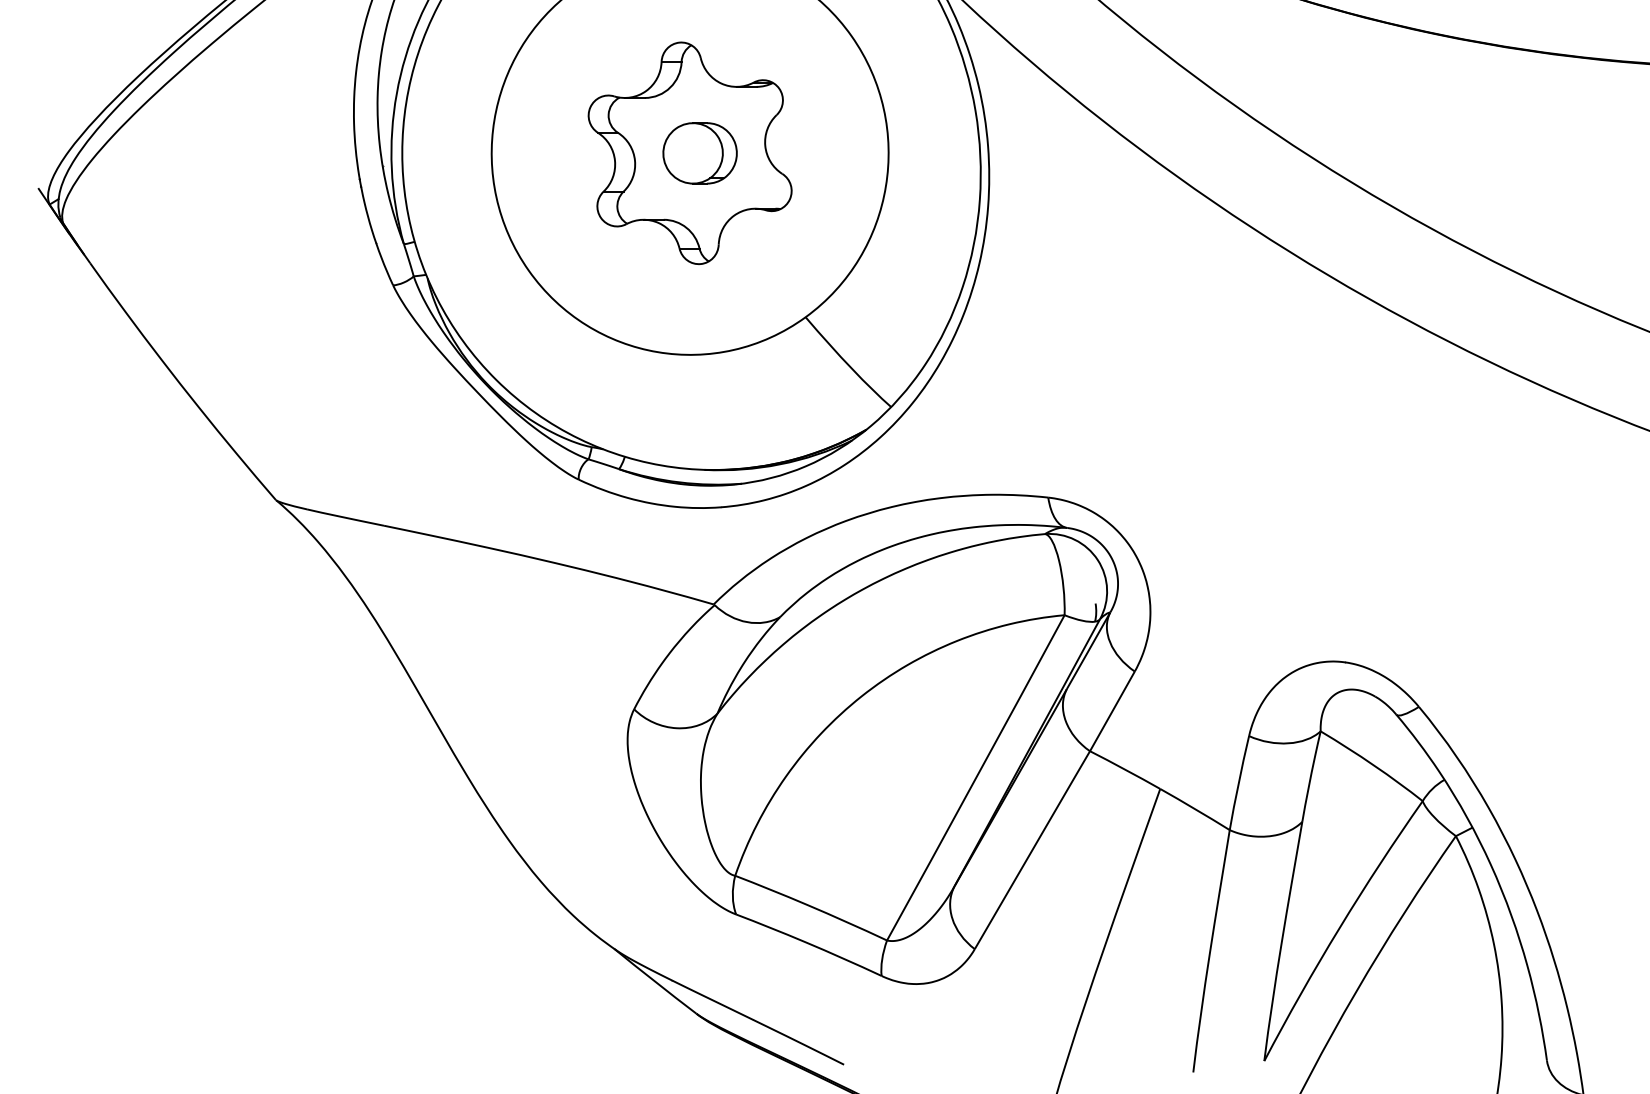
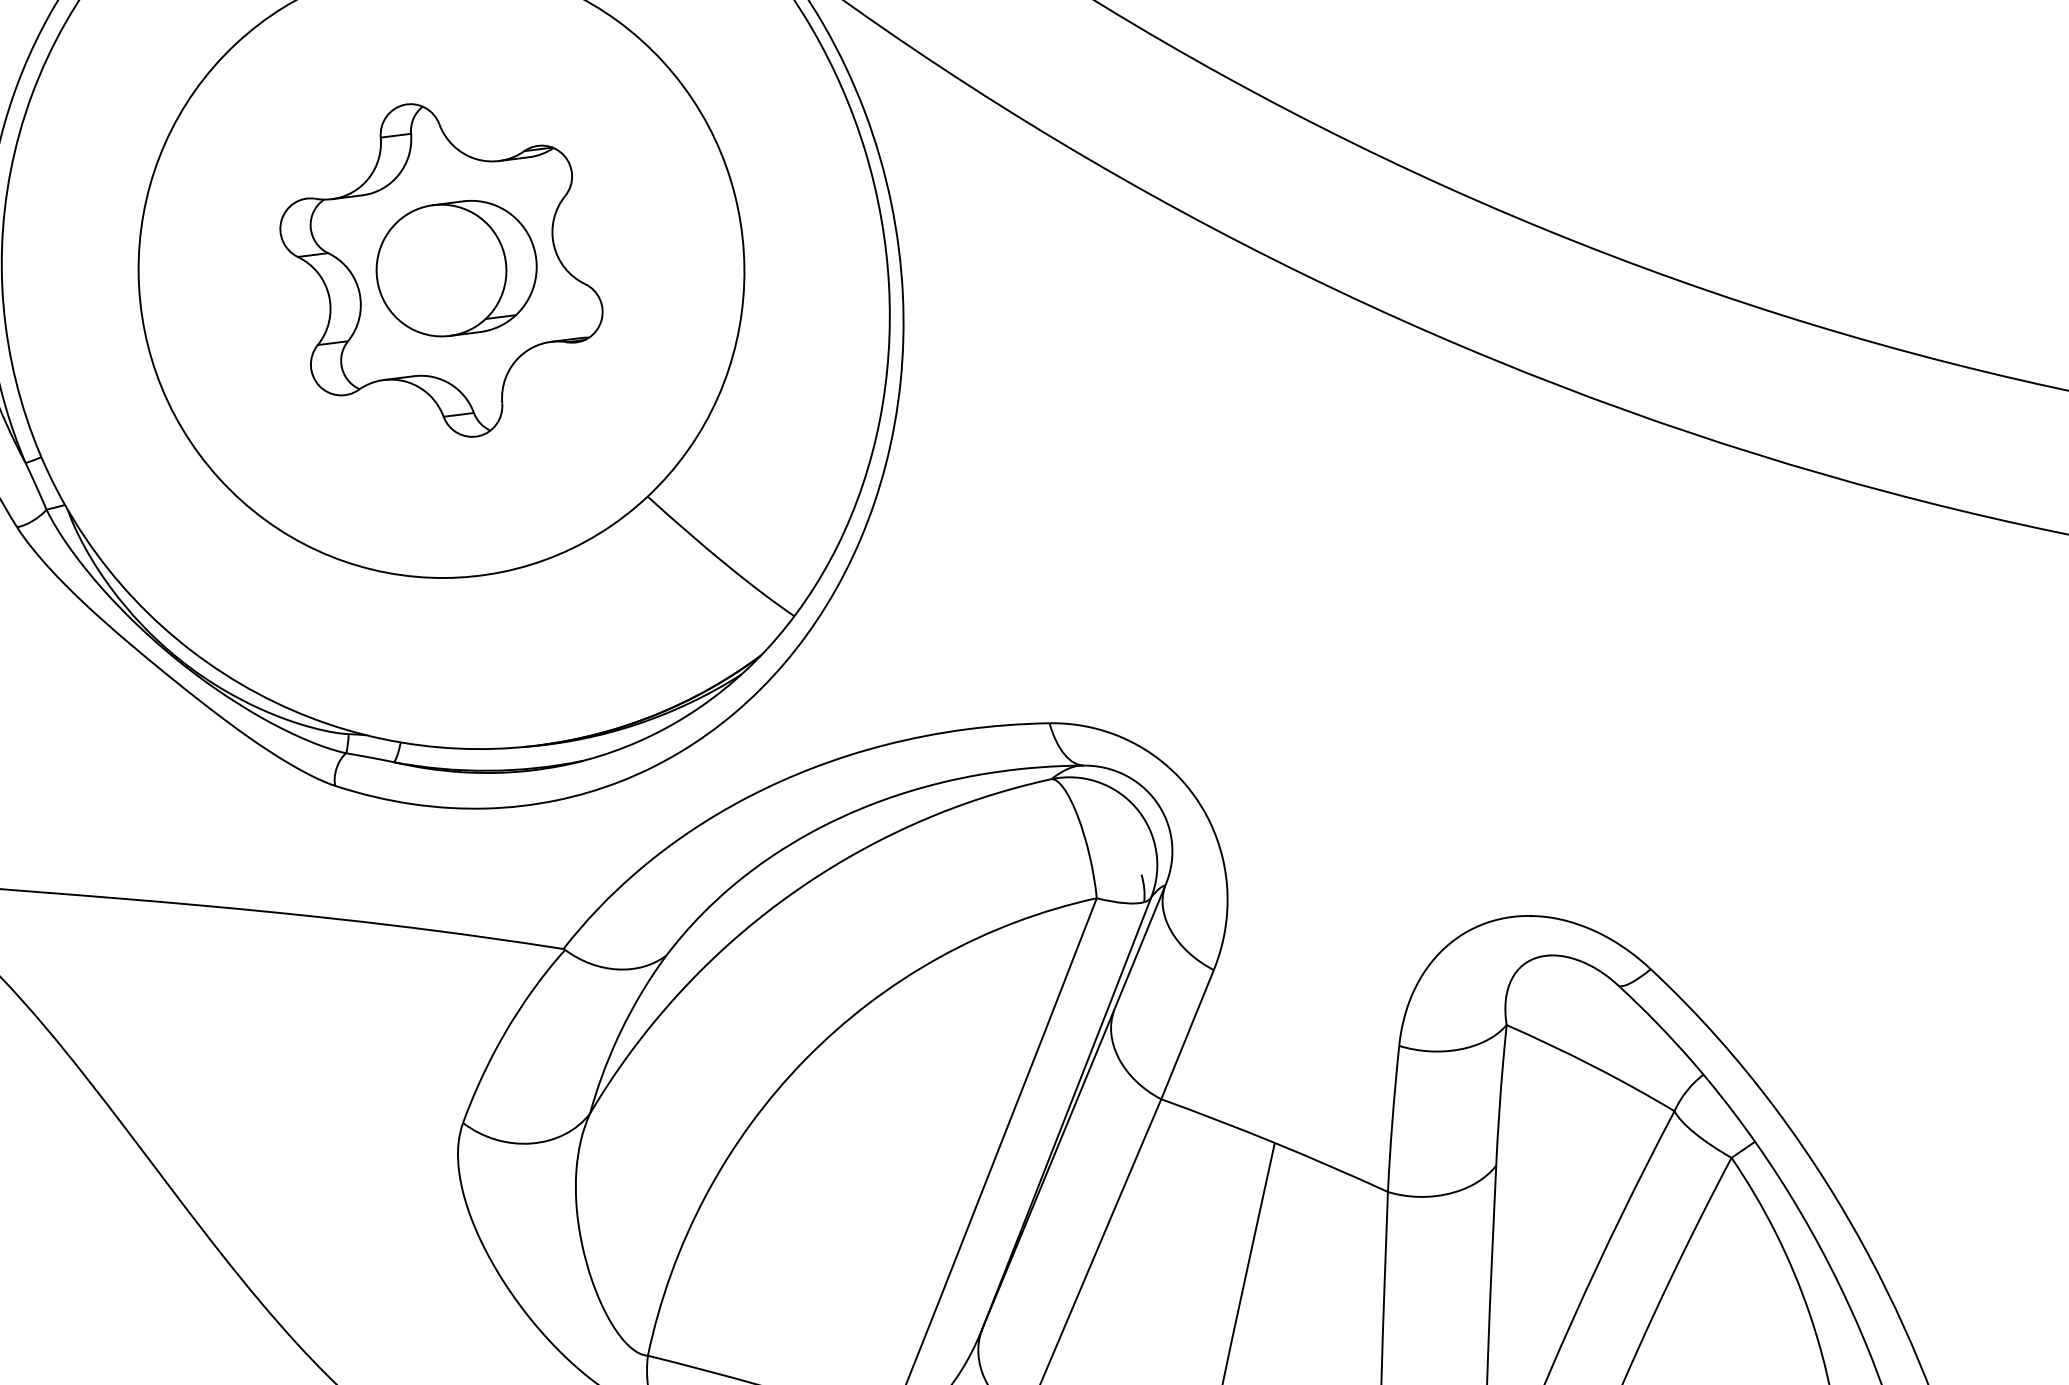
part: (699, 153) -> (455, 268), size x1.43

